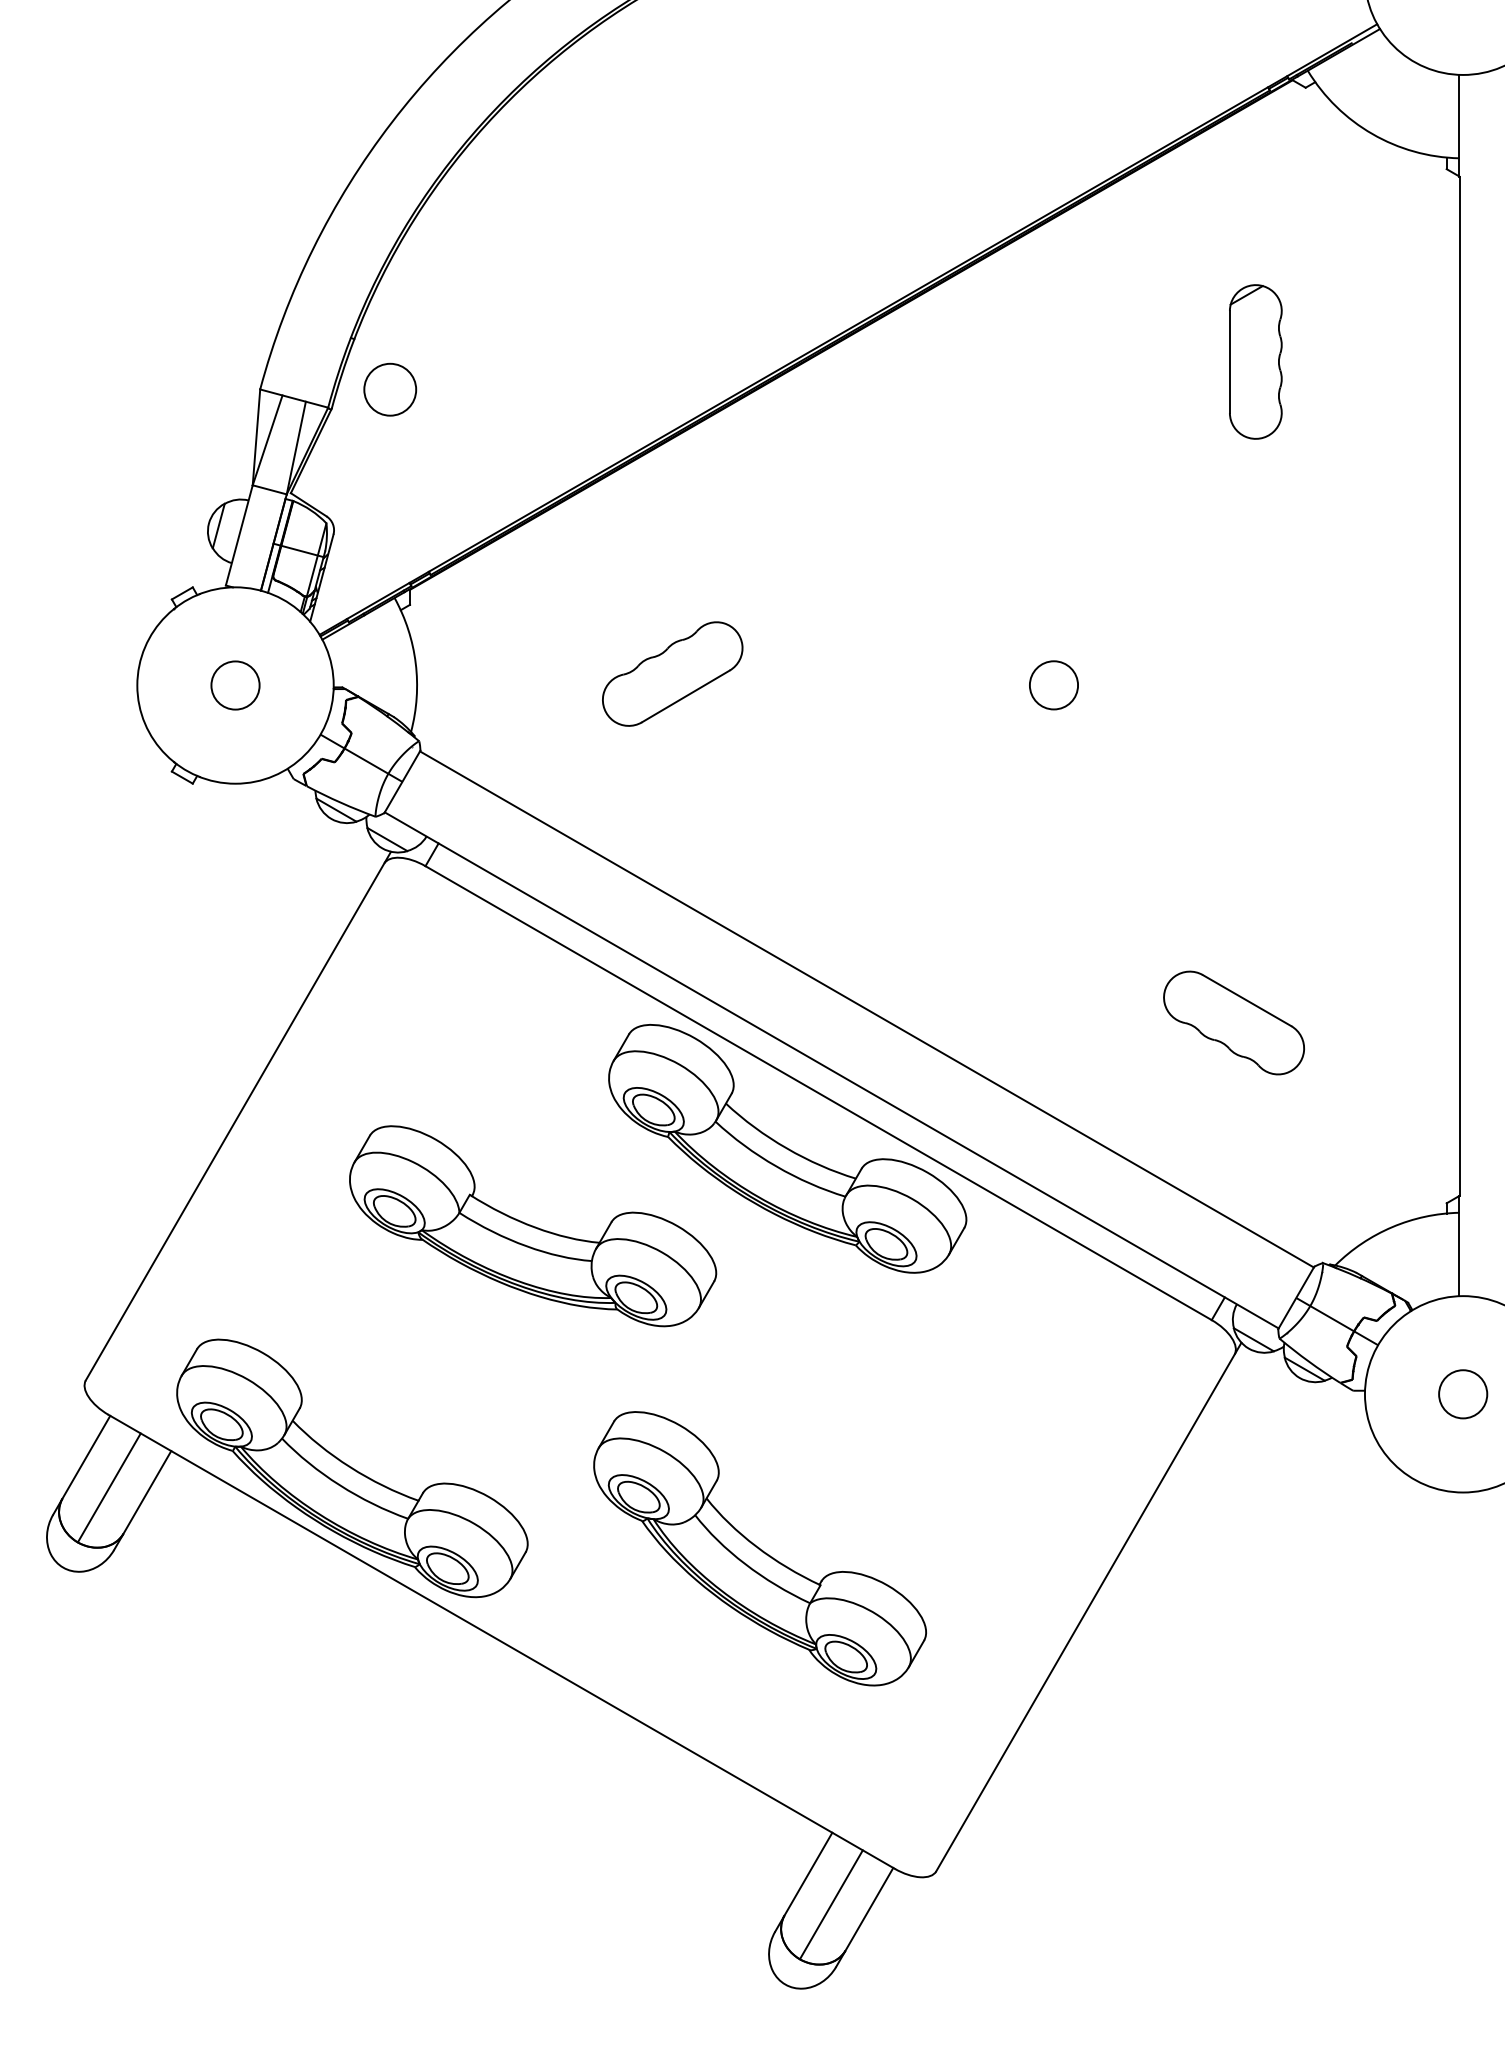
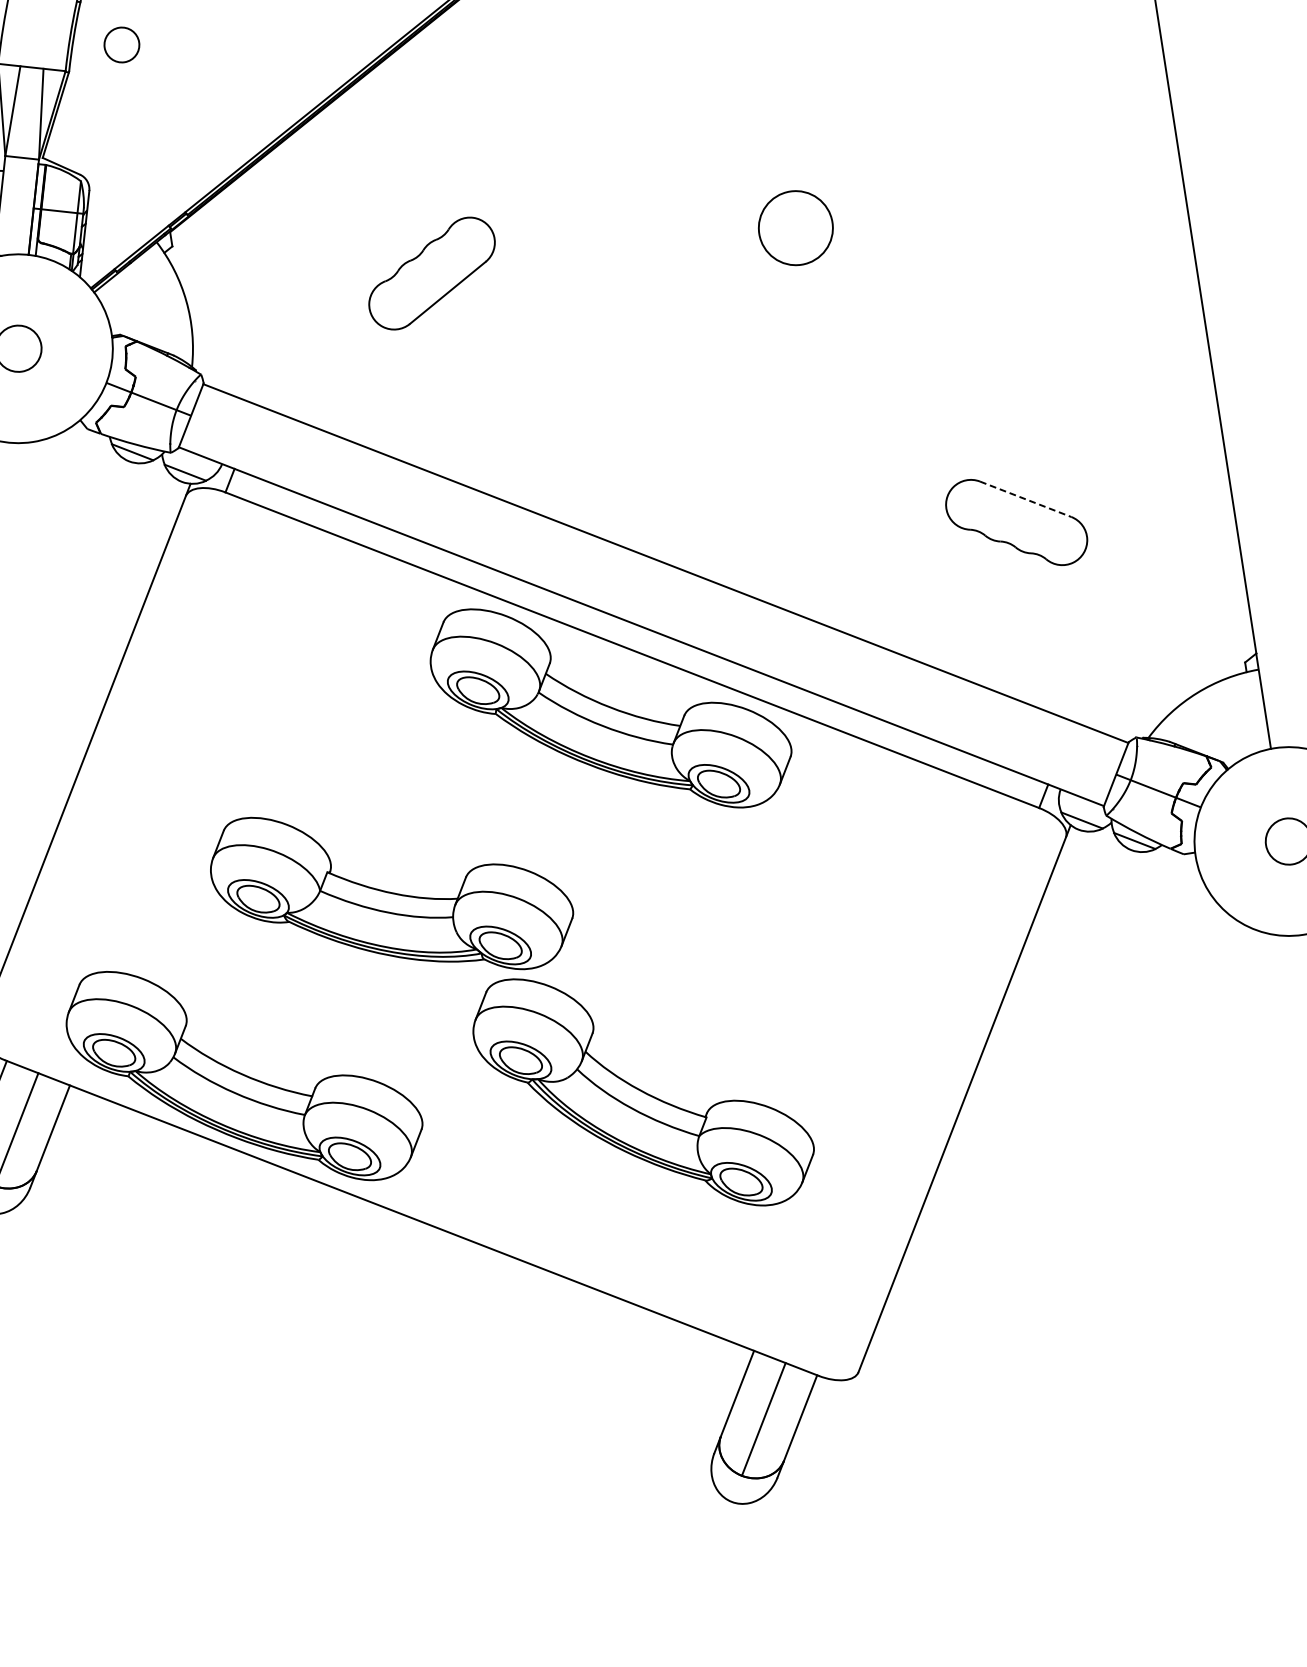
circle: (390, 389) -> (122, 44), size x0.7
circle: (1053, 685) -> (795, 228), size x1.6
line: (1247, 1000) -> (1026, 499), solid -> dashed
part: (533, 1226) -> (392, 892), moved

